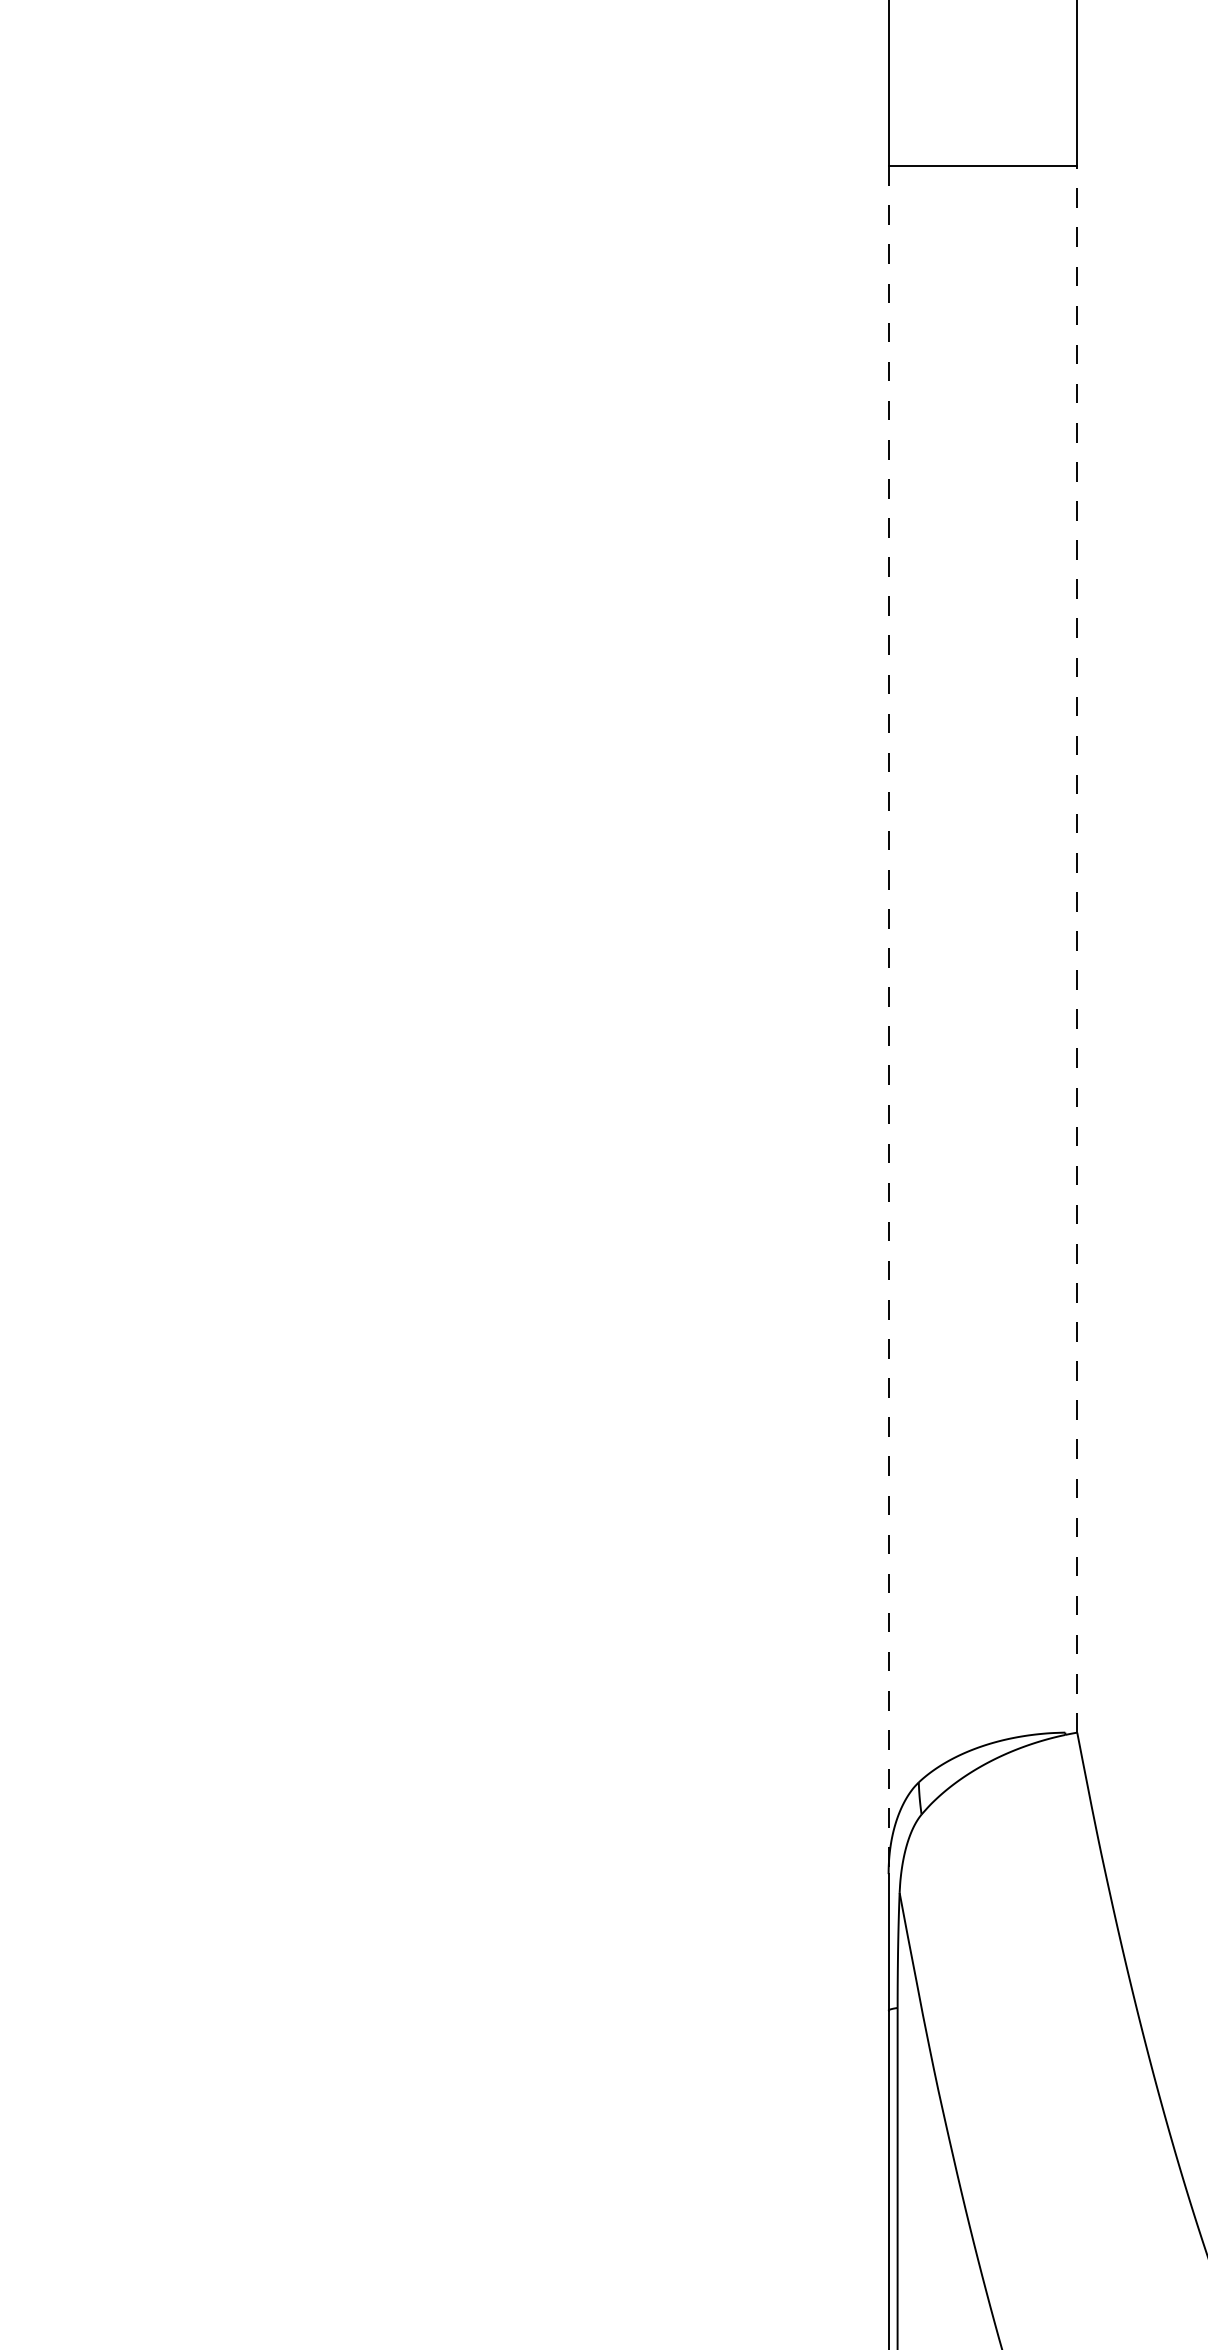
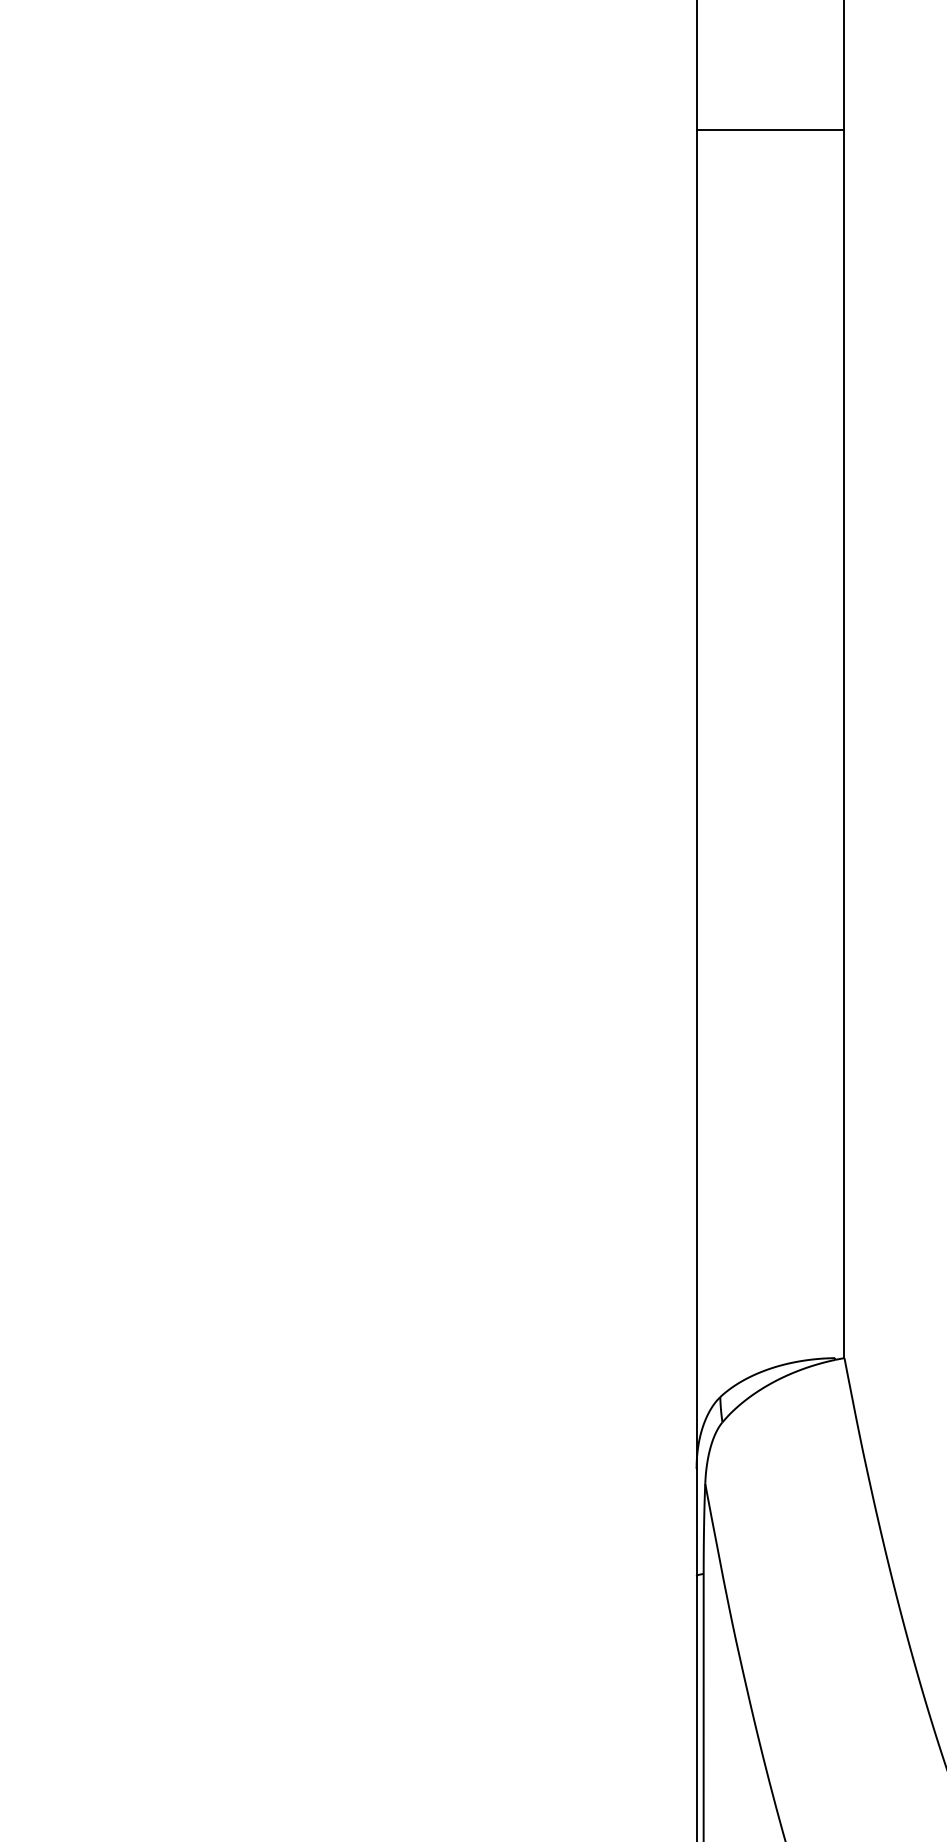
line: (1077, 948) -> (844, 743), dashed -> solid
line: (888, 1020) -> (696, 799), dashed -> solid

